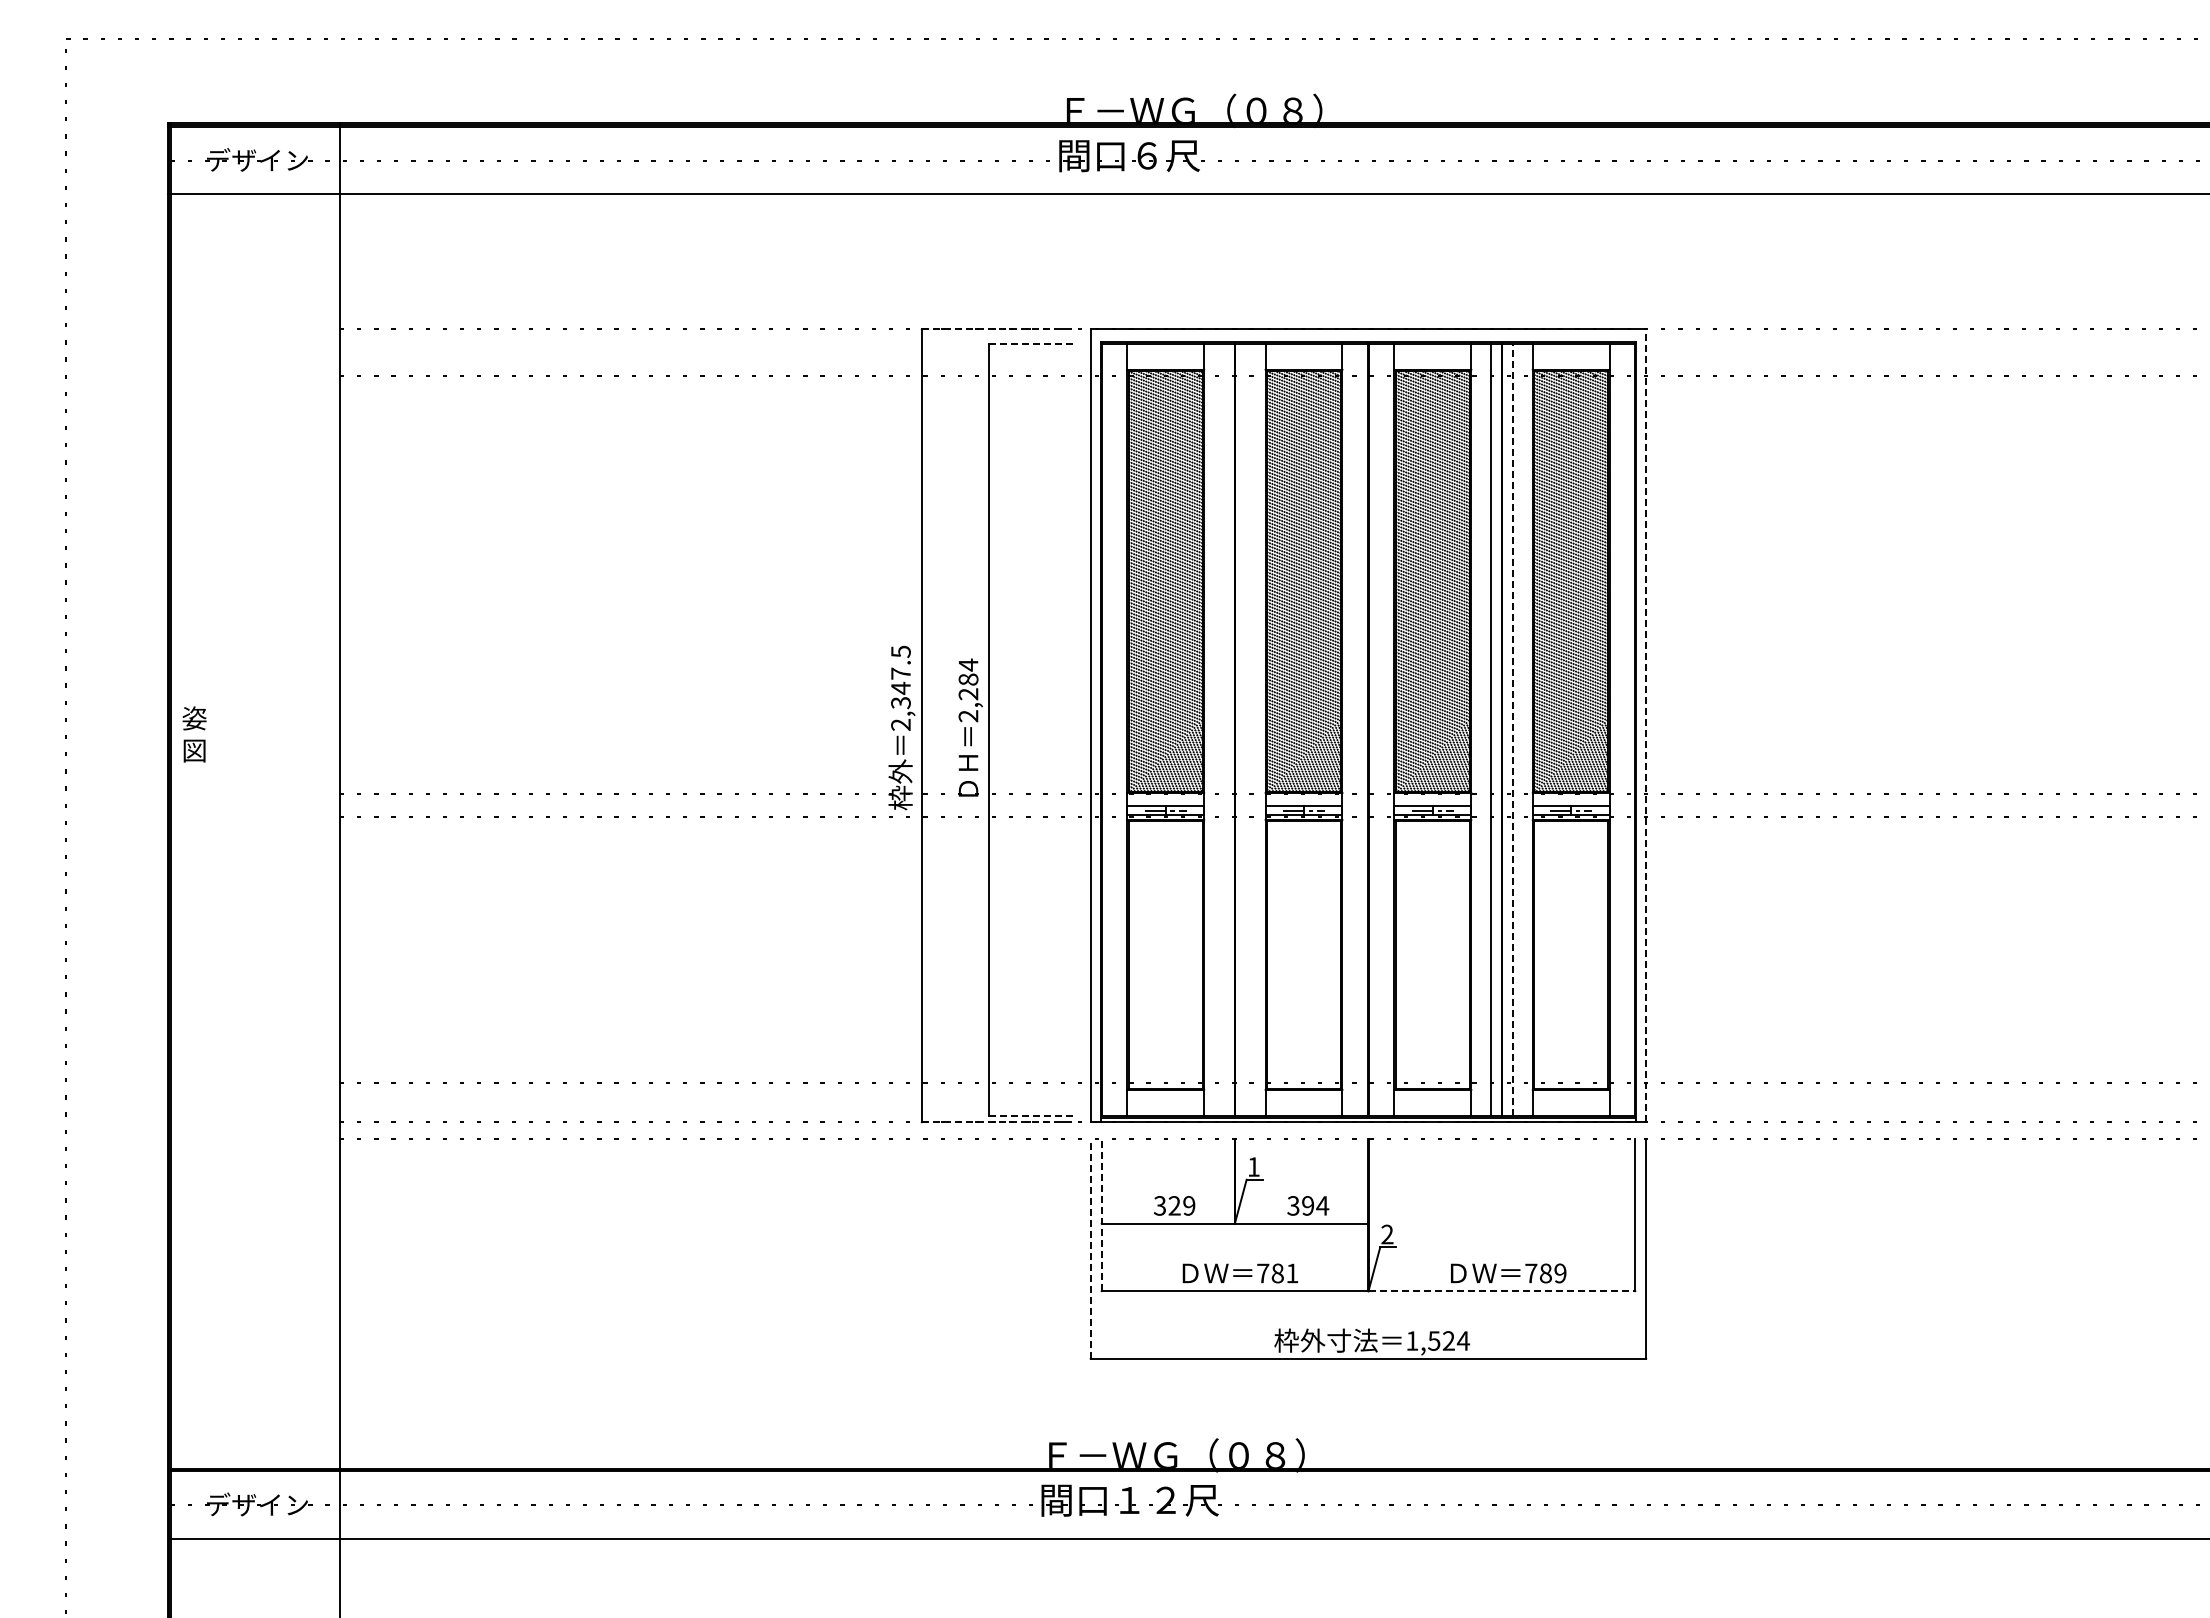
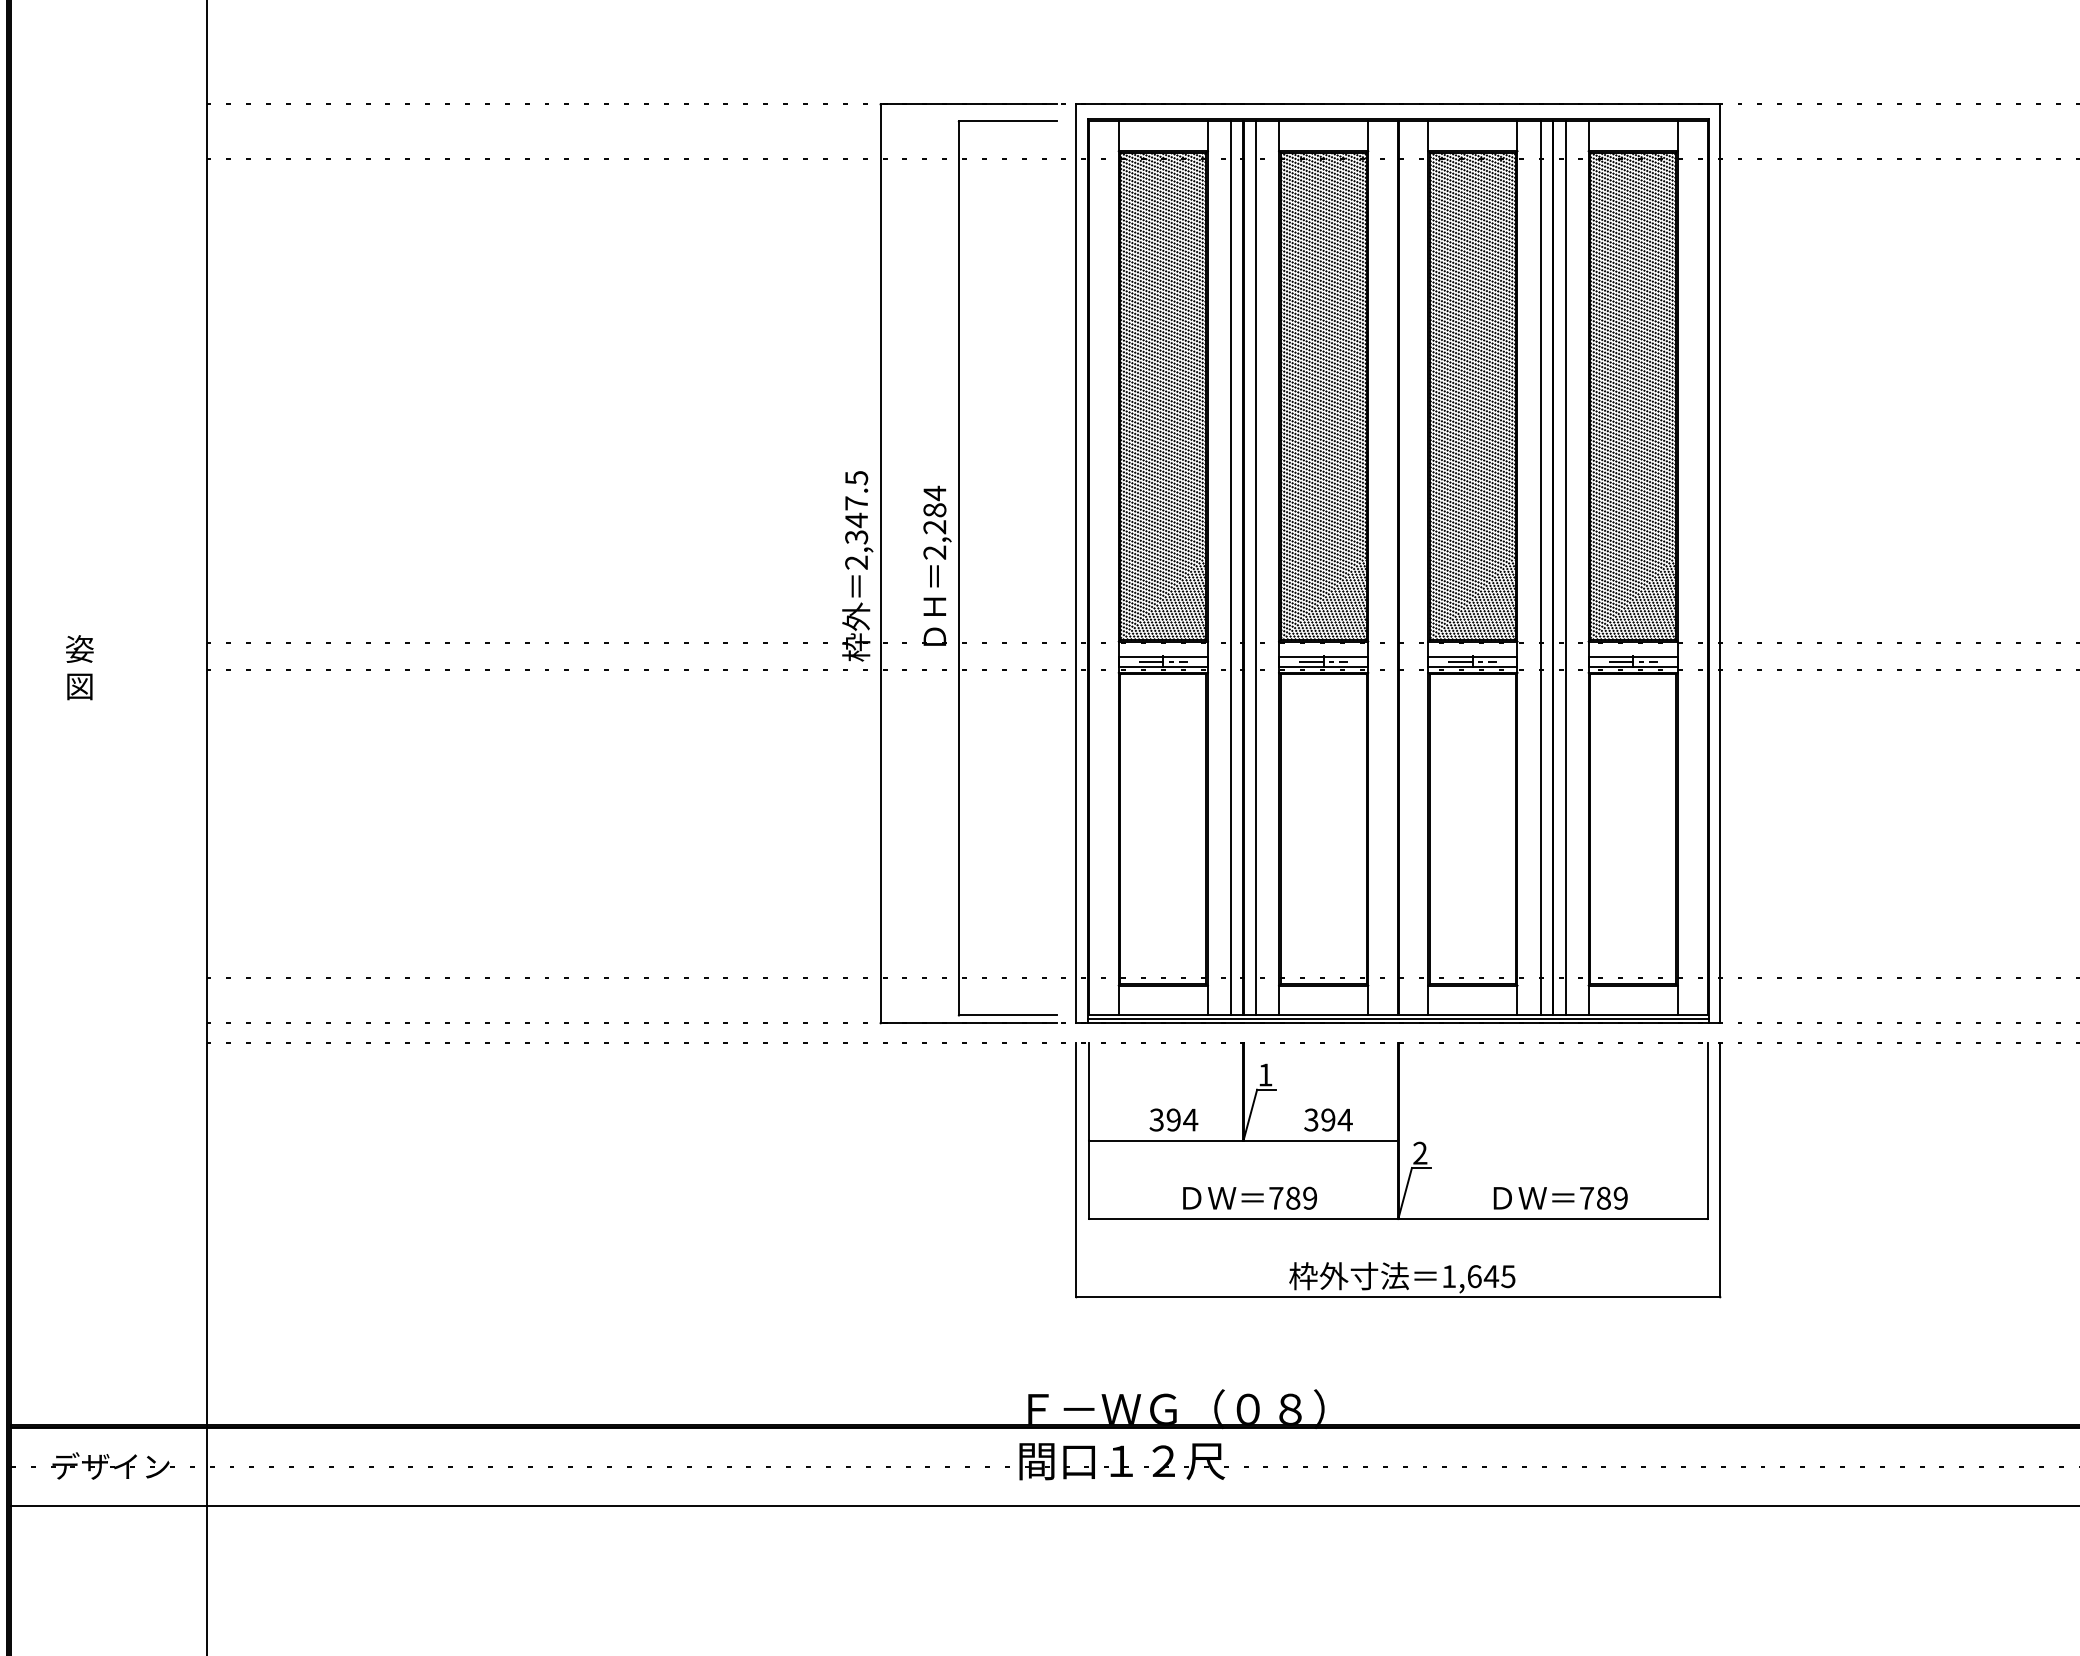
line: (998, 329) -> (969, 104), dashed -> solid
line: (1032, 344) -> (1009, 121), dashed -> solid
line: (1646, 725) -> (1720, 563), dashed -> solid
line: (1224, 729) -> (1231, 568), added
line: (1245, 729) -> (1255, 568), added
line: (1512, 729) -> (1565, 568), dashed -> solid
text: (194, 734) -> (79, 667), moved
line: (1032, 1115) -> (1009, 1015), dashed -> solid
line: (998, 1122) -> (969, 1023), dashed -> solid
text: (1181, 1205) -> (1181, 1119), 329 -> 394
line: (1101, 1214) -> (1088, 1130), dashed -> solid
line: (1090, 1249) -> (1076, 1170), dashed -> solid
text: (1292, 1273) -> (1310, 1198), 781 -> 789
line: (1502, 1291) -> (1553, 1219), dashed -> solid
text: (1449, 1340) -> (1492, 1276), 1,524 -> 1,645

